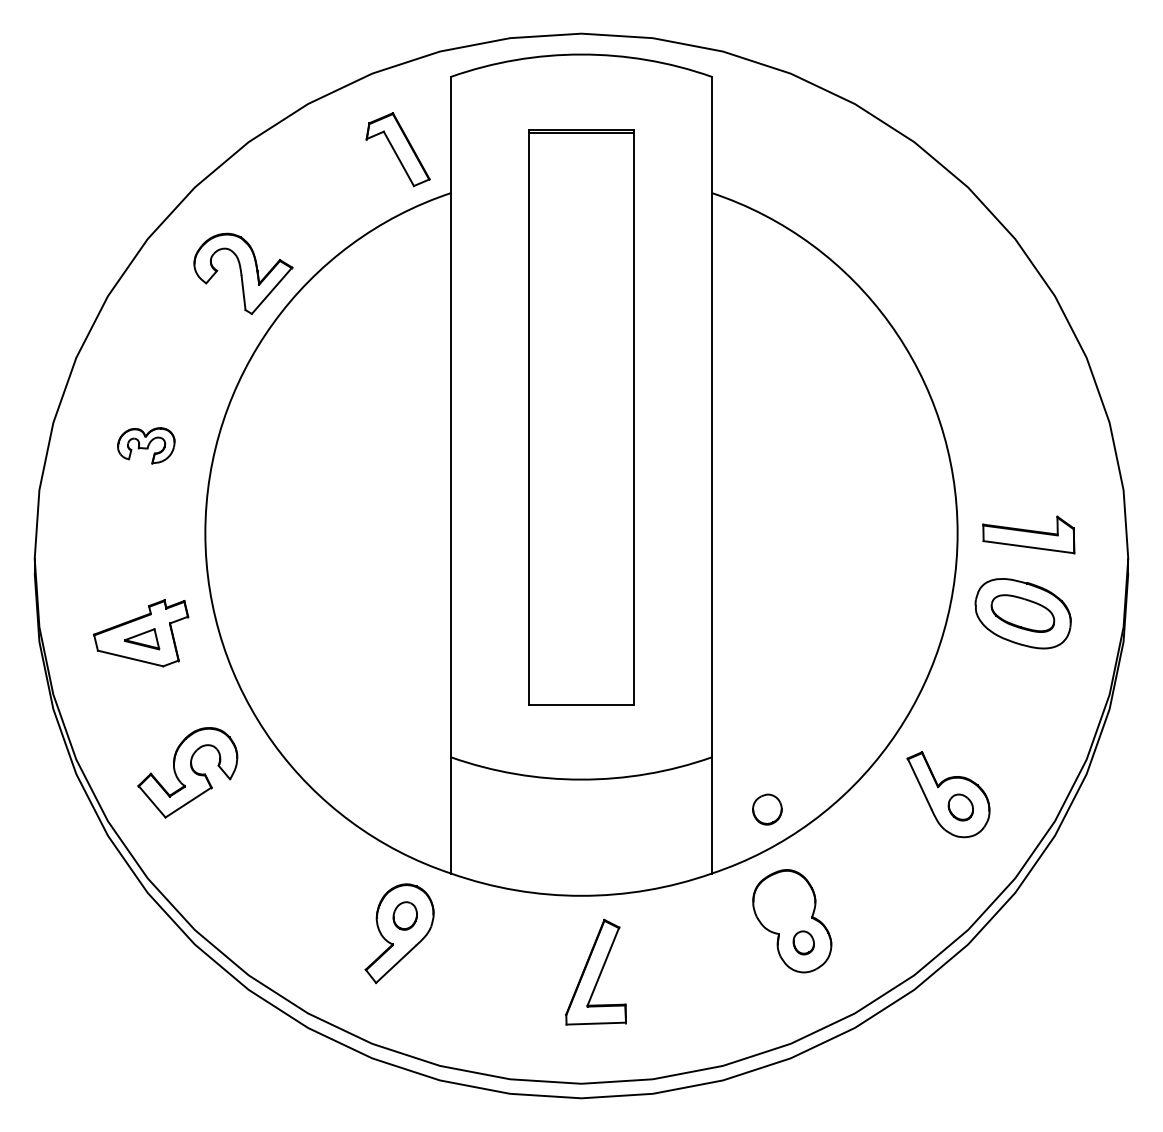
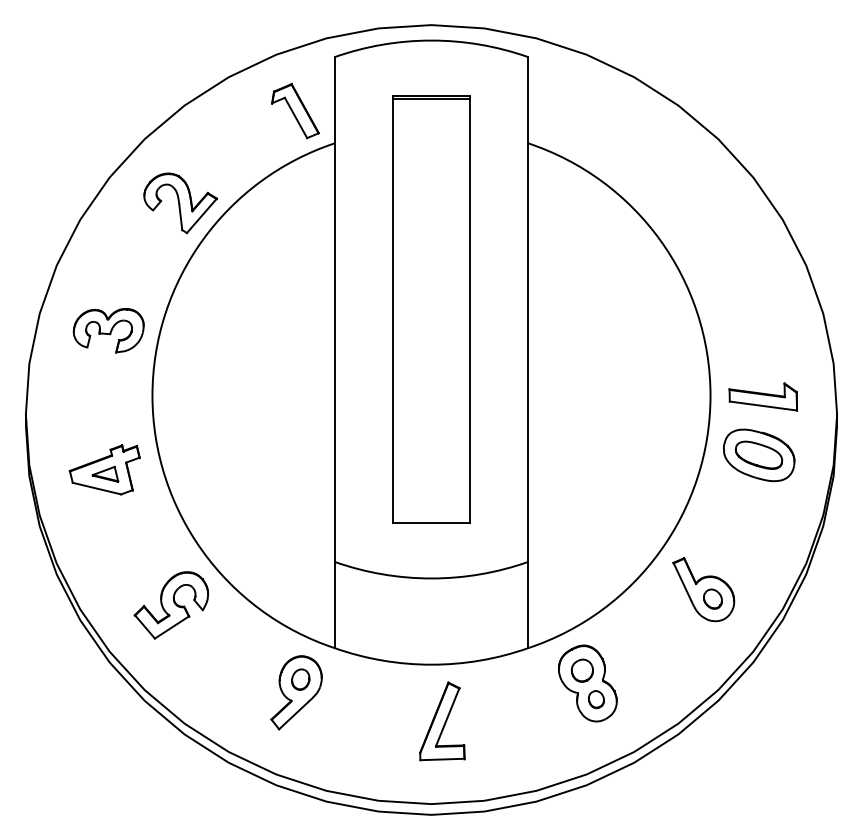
part: (146, 445) -> (108, 330), size x1.67
part: (186, 772) -> (170, 605), moved
part: (766, 809) -> (581, 670), moved

